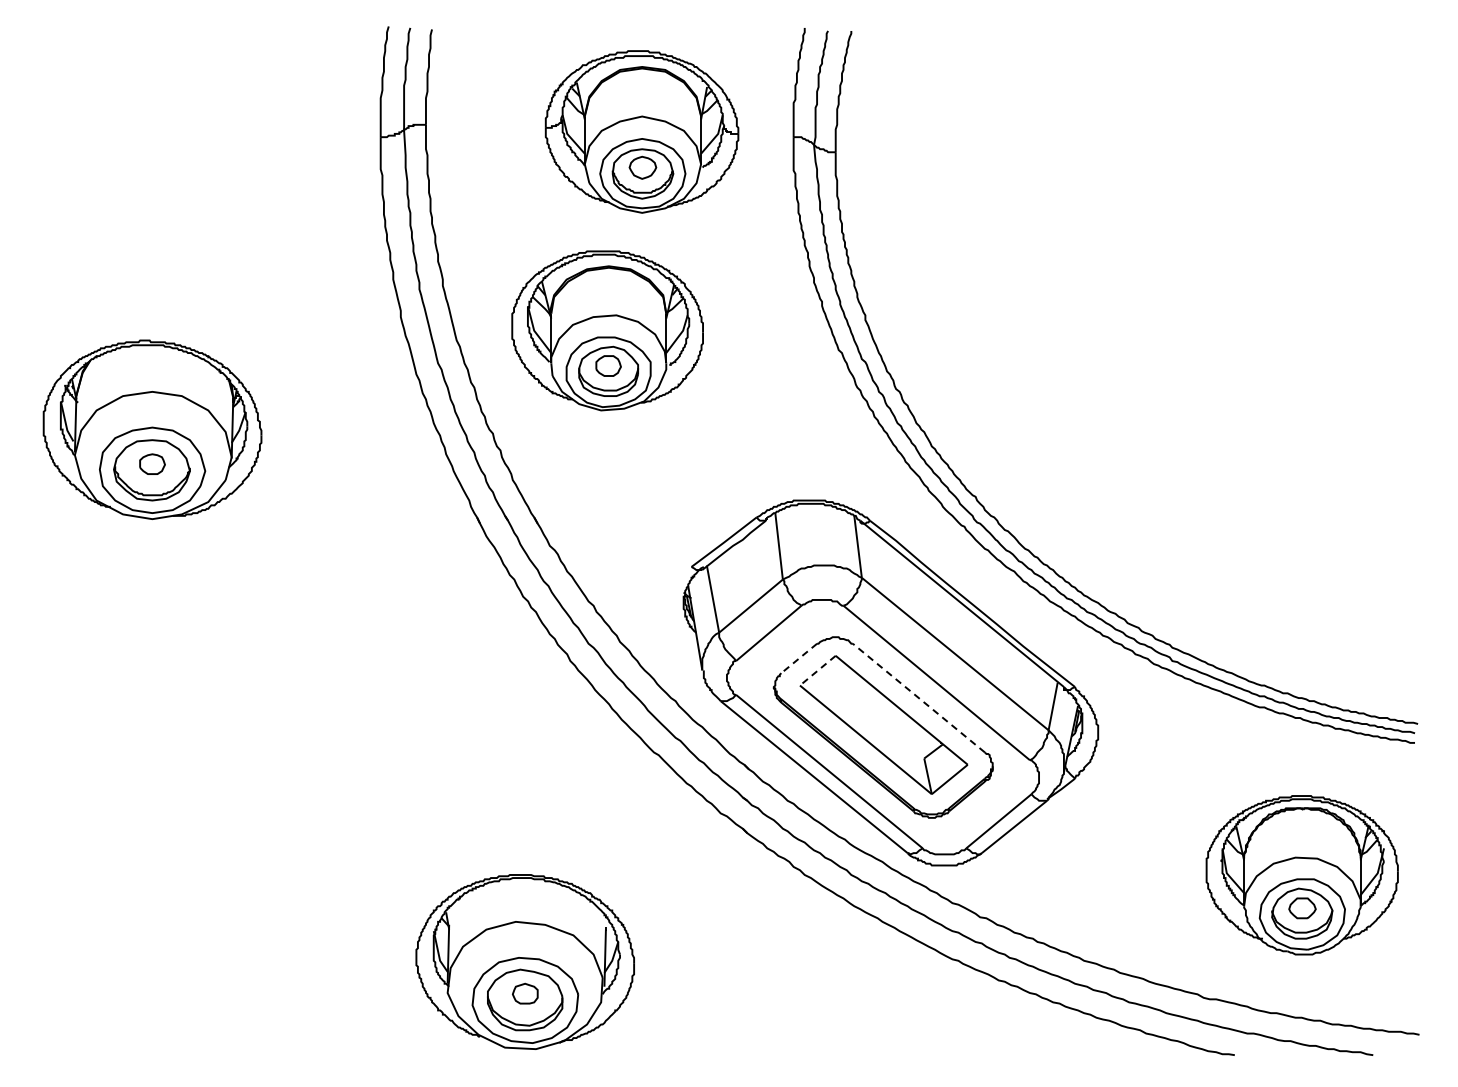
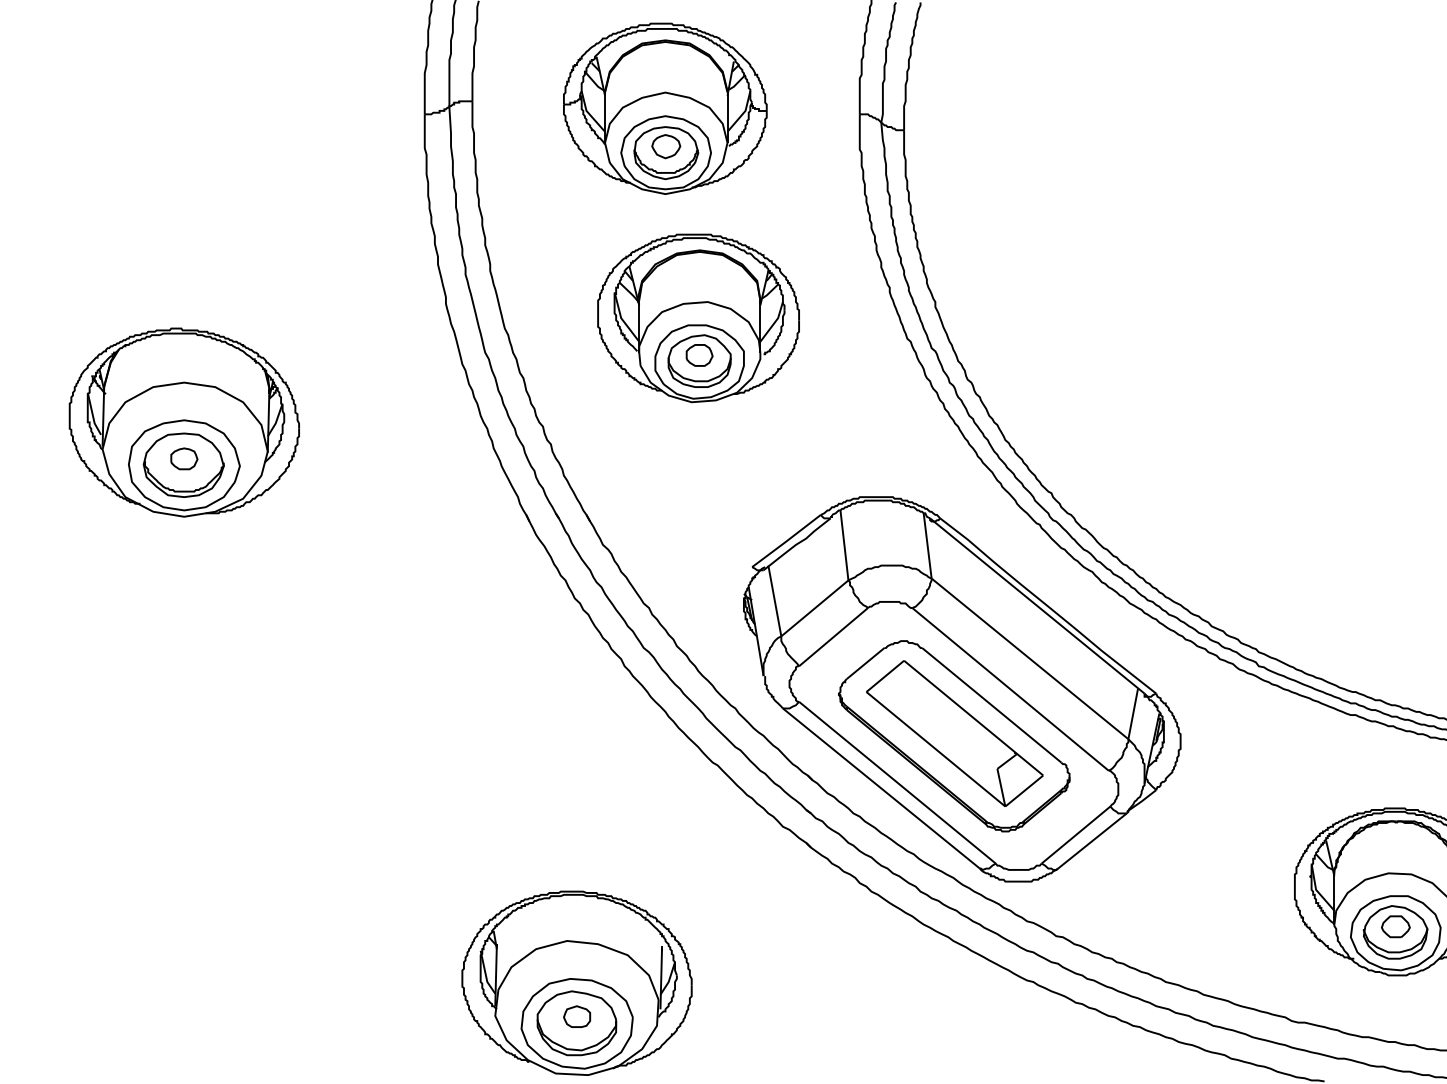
part: (641, 131) -> (664, 108), moved
part: (607, 330) -> (698, 318), moved
line: (798, 658) -> (864, 663), dashed -> solid
line: (817, 671) -> (884, 677), dashed -> solid
line: (918, 698) -> (991, 705), dashed -> solid

